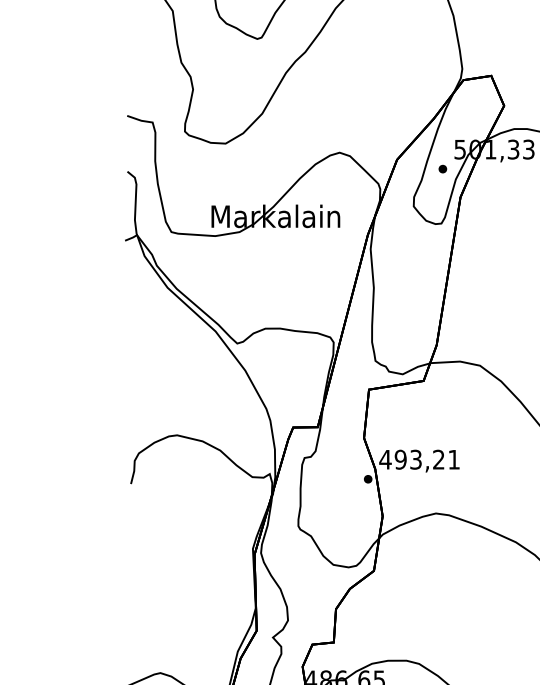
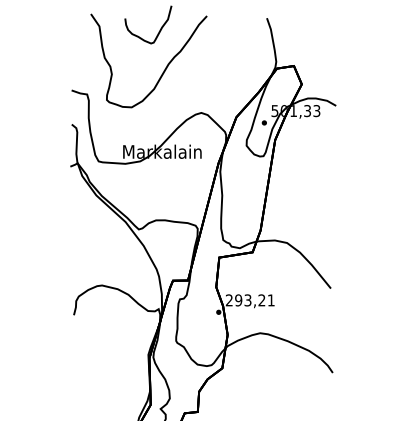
text: (385, 459) -> (229, 300), 493,21 -> 293,21

